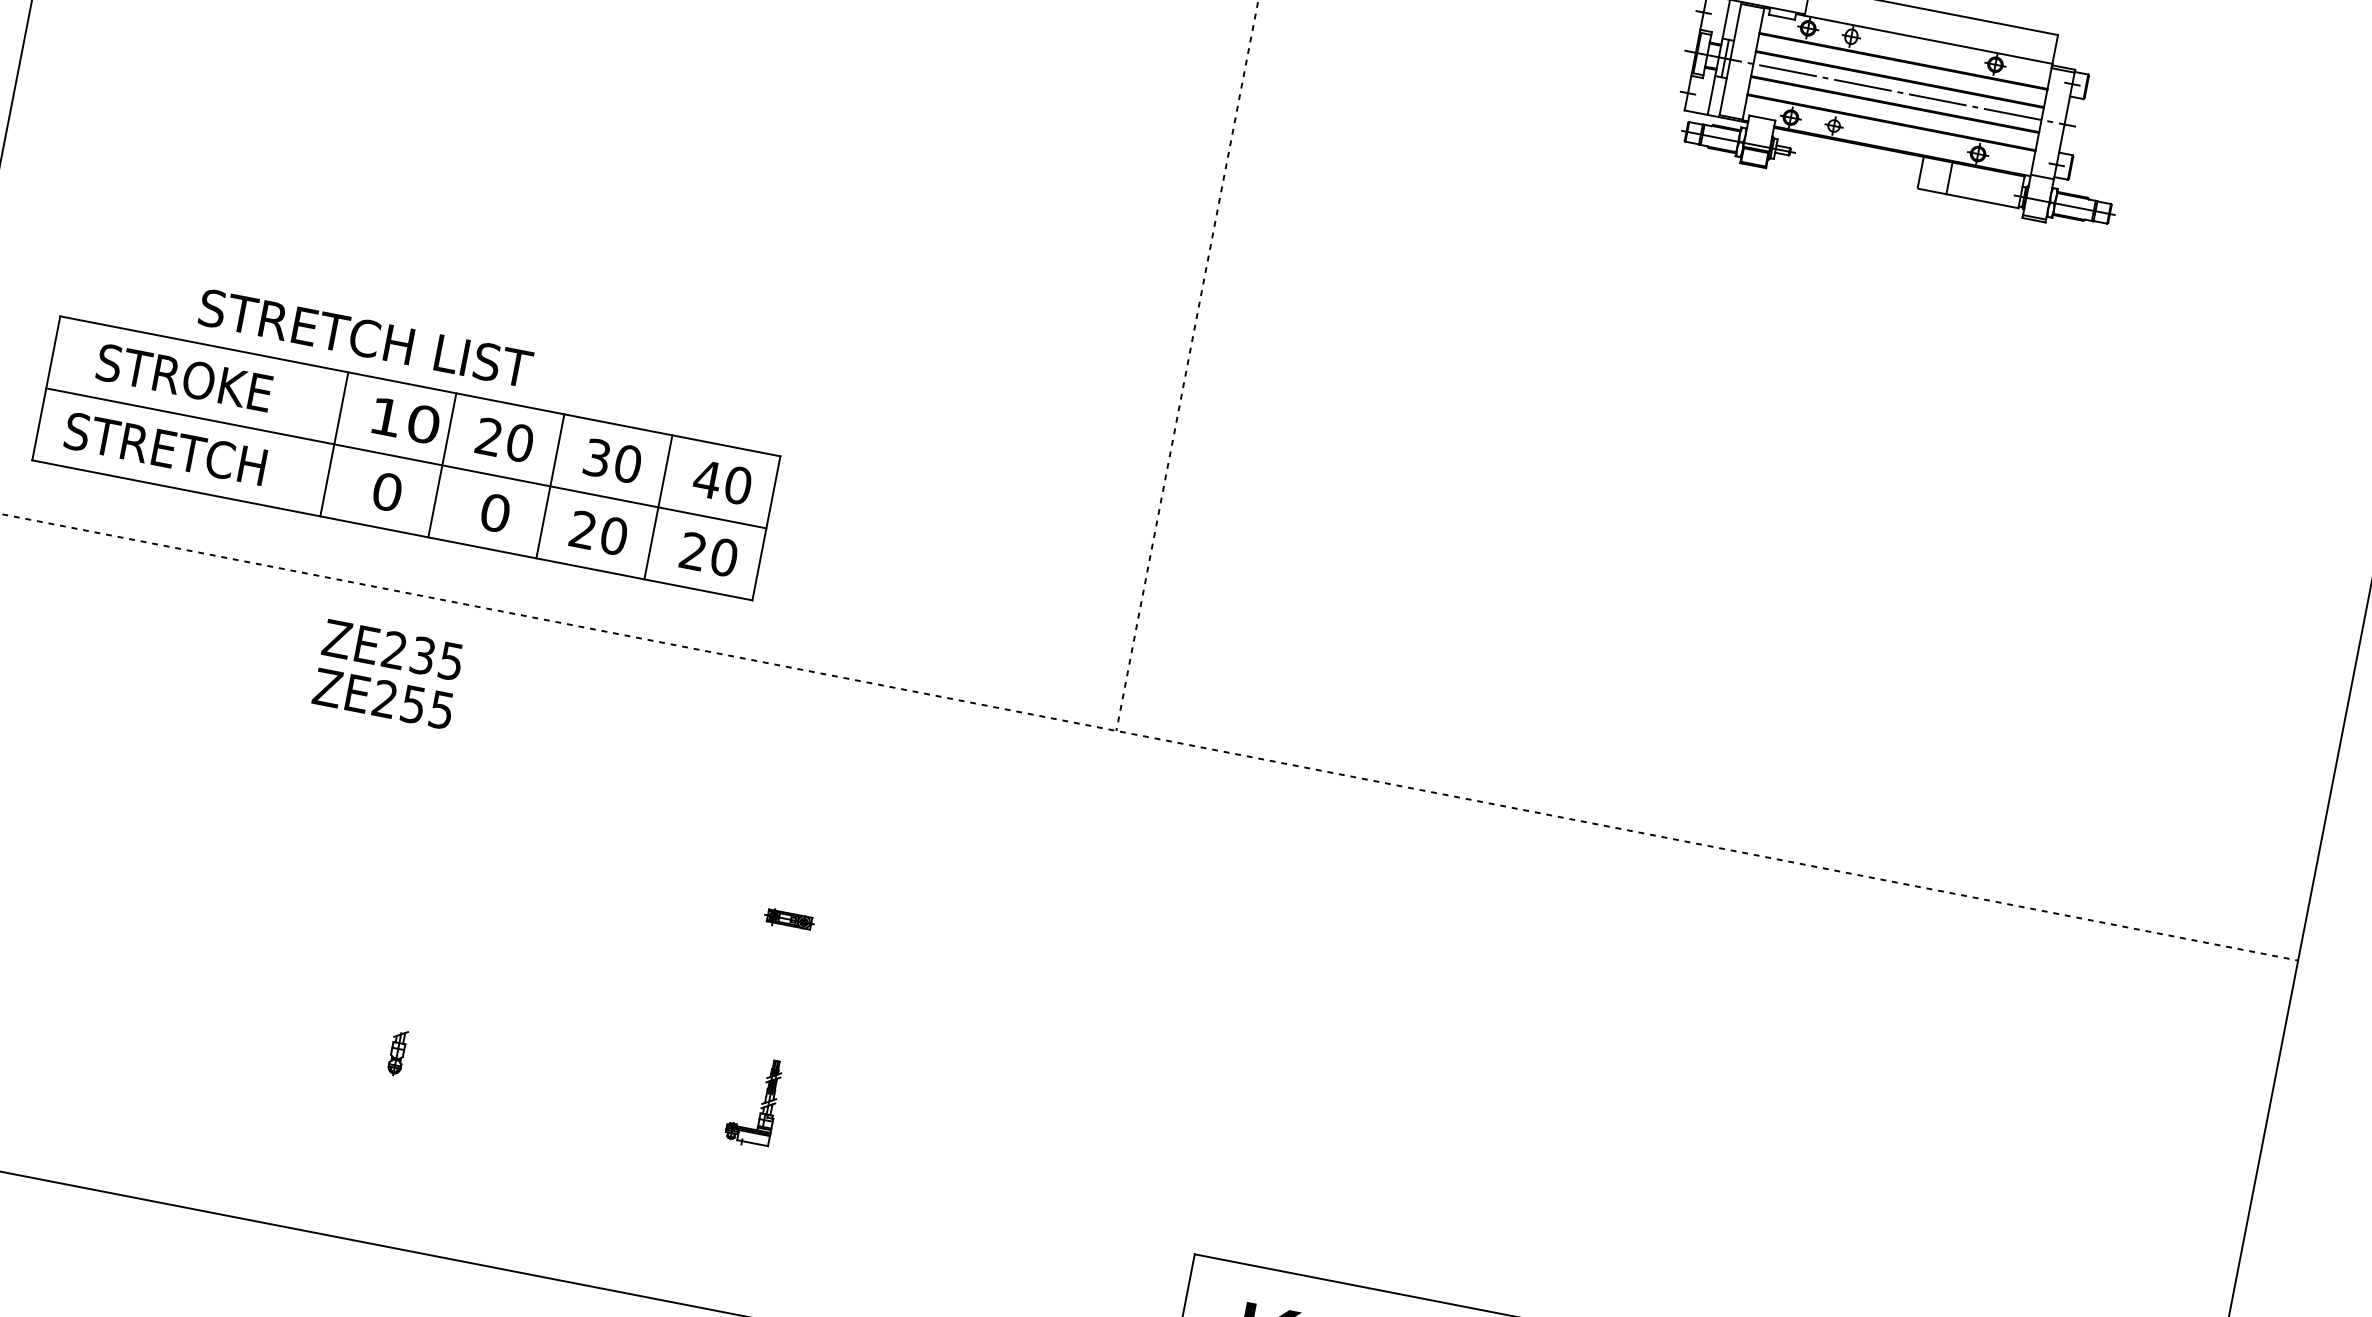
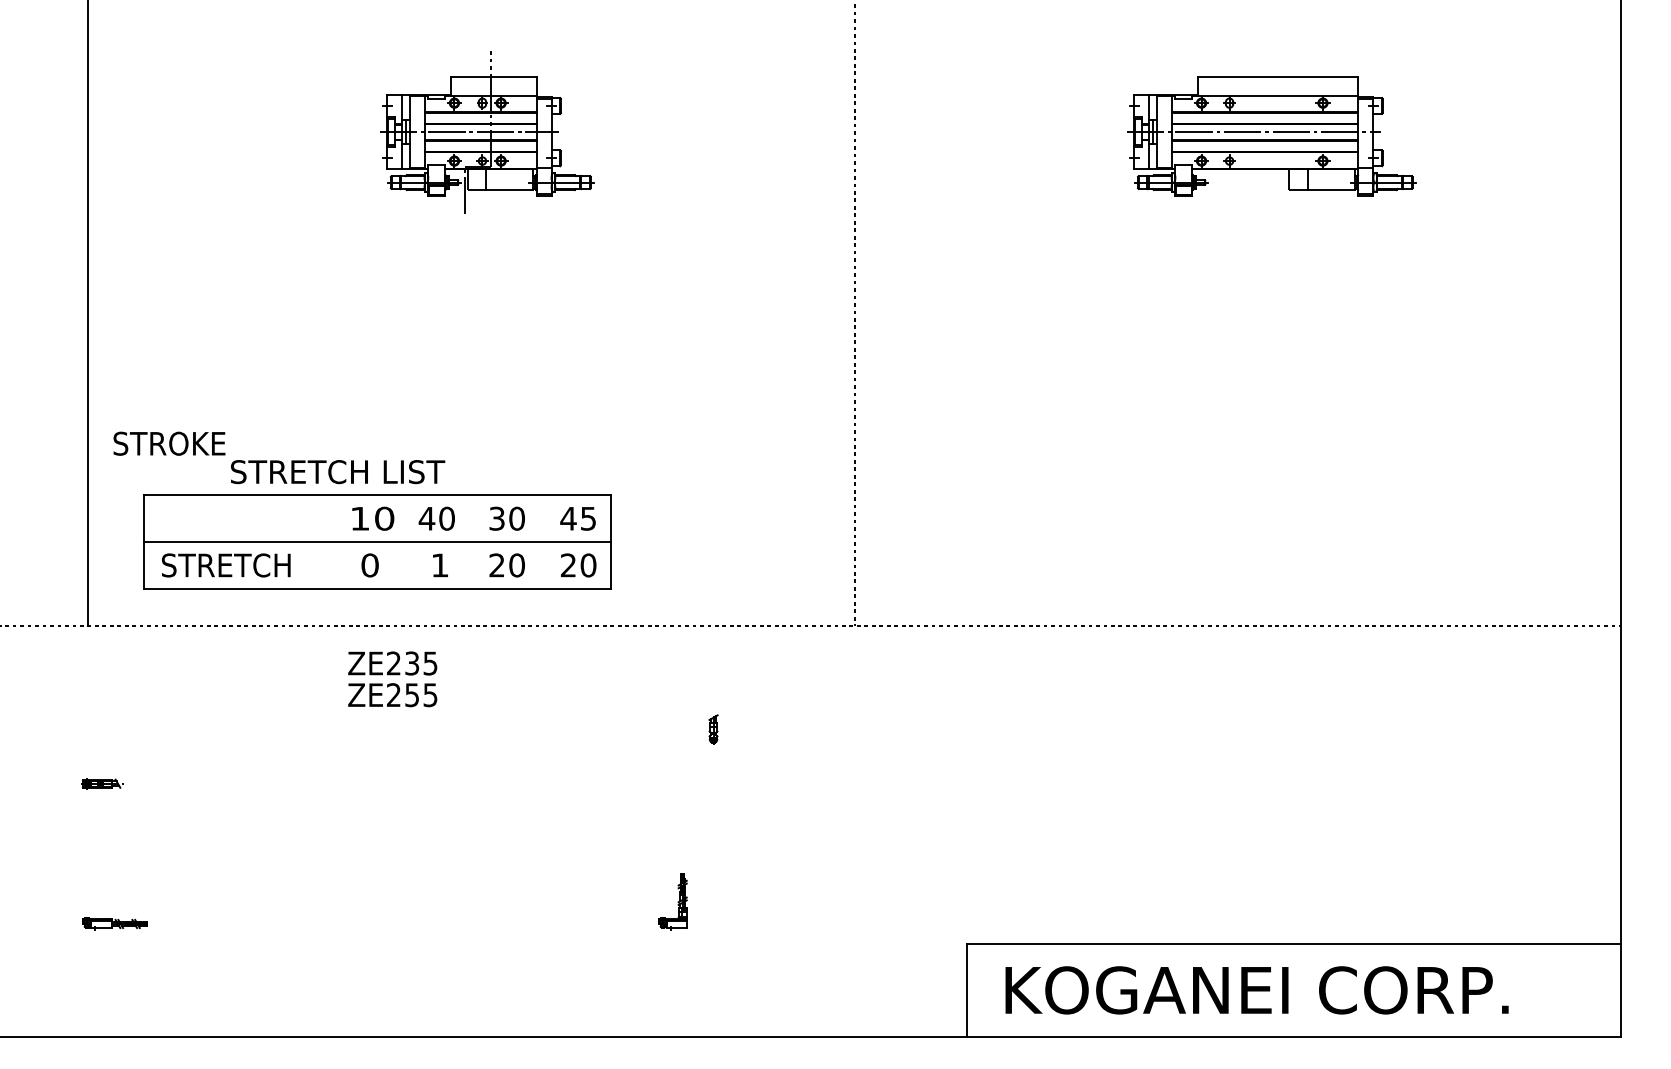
text: (184, 377) -> (169, 443), moved
text: (488, 436) -> (426, 518), 20 -> 40
line: (335, 443) -> (331, 541), removed
line: (442, 464) -> (401, 541), removed
line: (550, 485) -> (471, 541), removed
text: (738, 485) -> (588, 518), 40 -> 45
line: (658, 506) -> (541, 541), removed
text: (494, 512) -> (439, 565), 0 -> 1
part: (789, 919) -> (673, 783), removed
part: (397, 1052) -> (713, 729), moved

